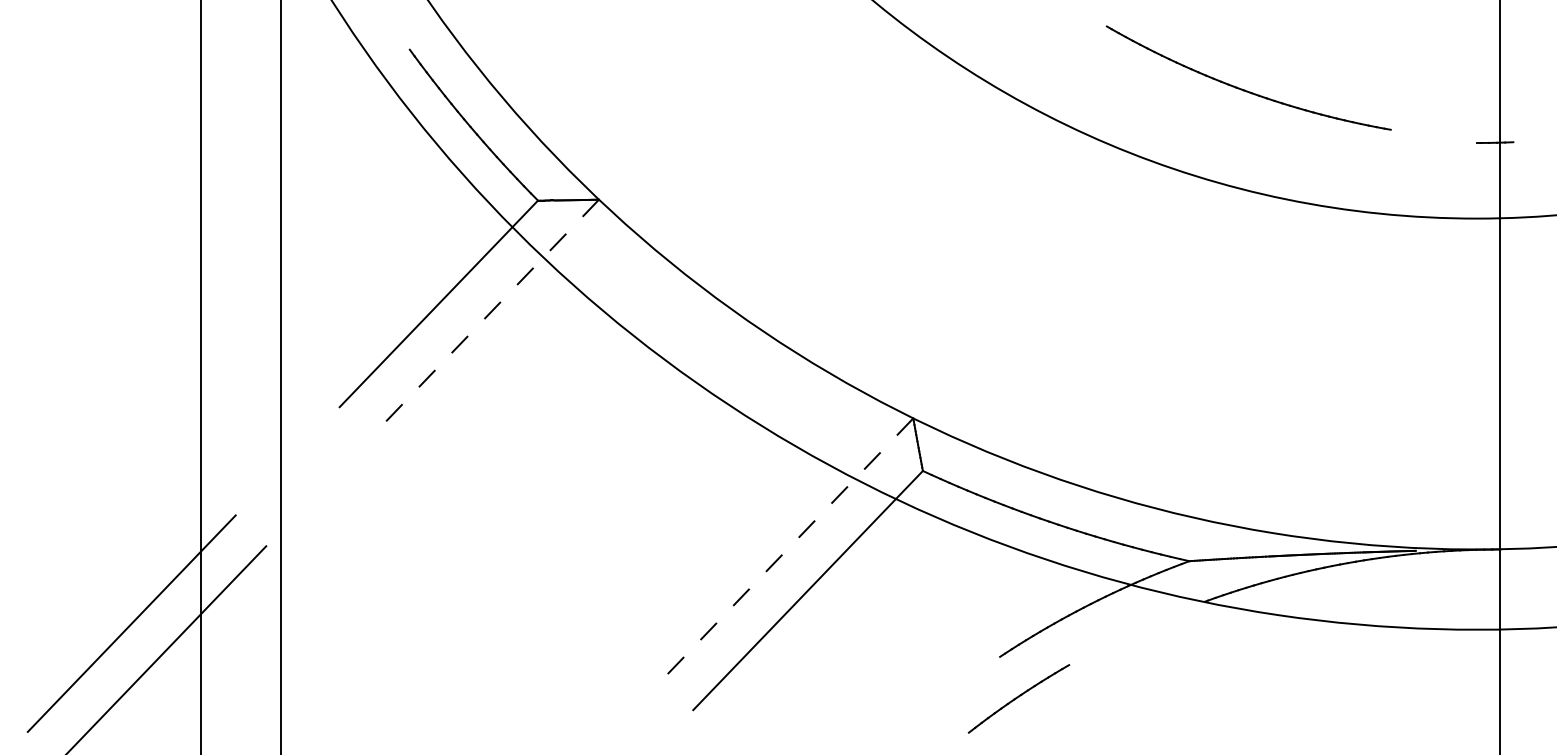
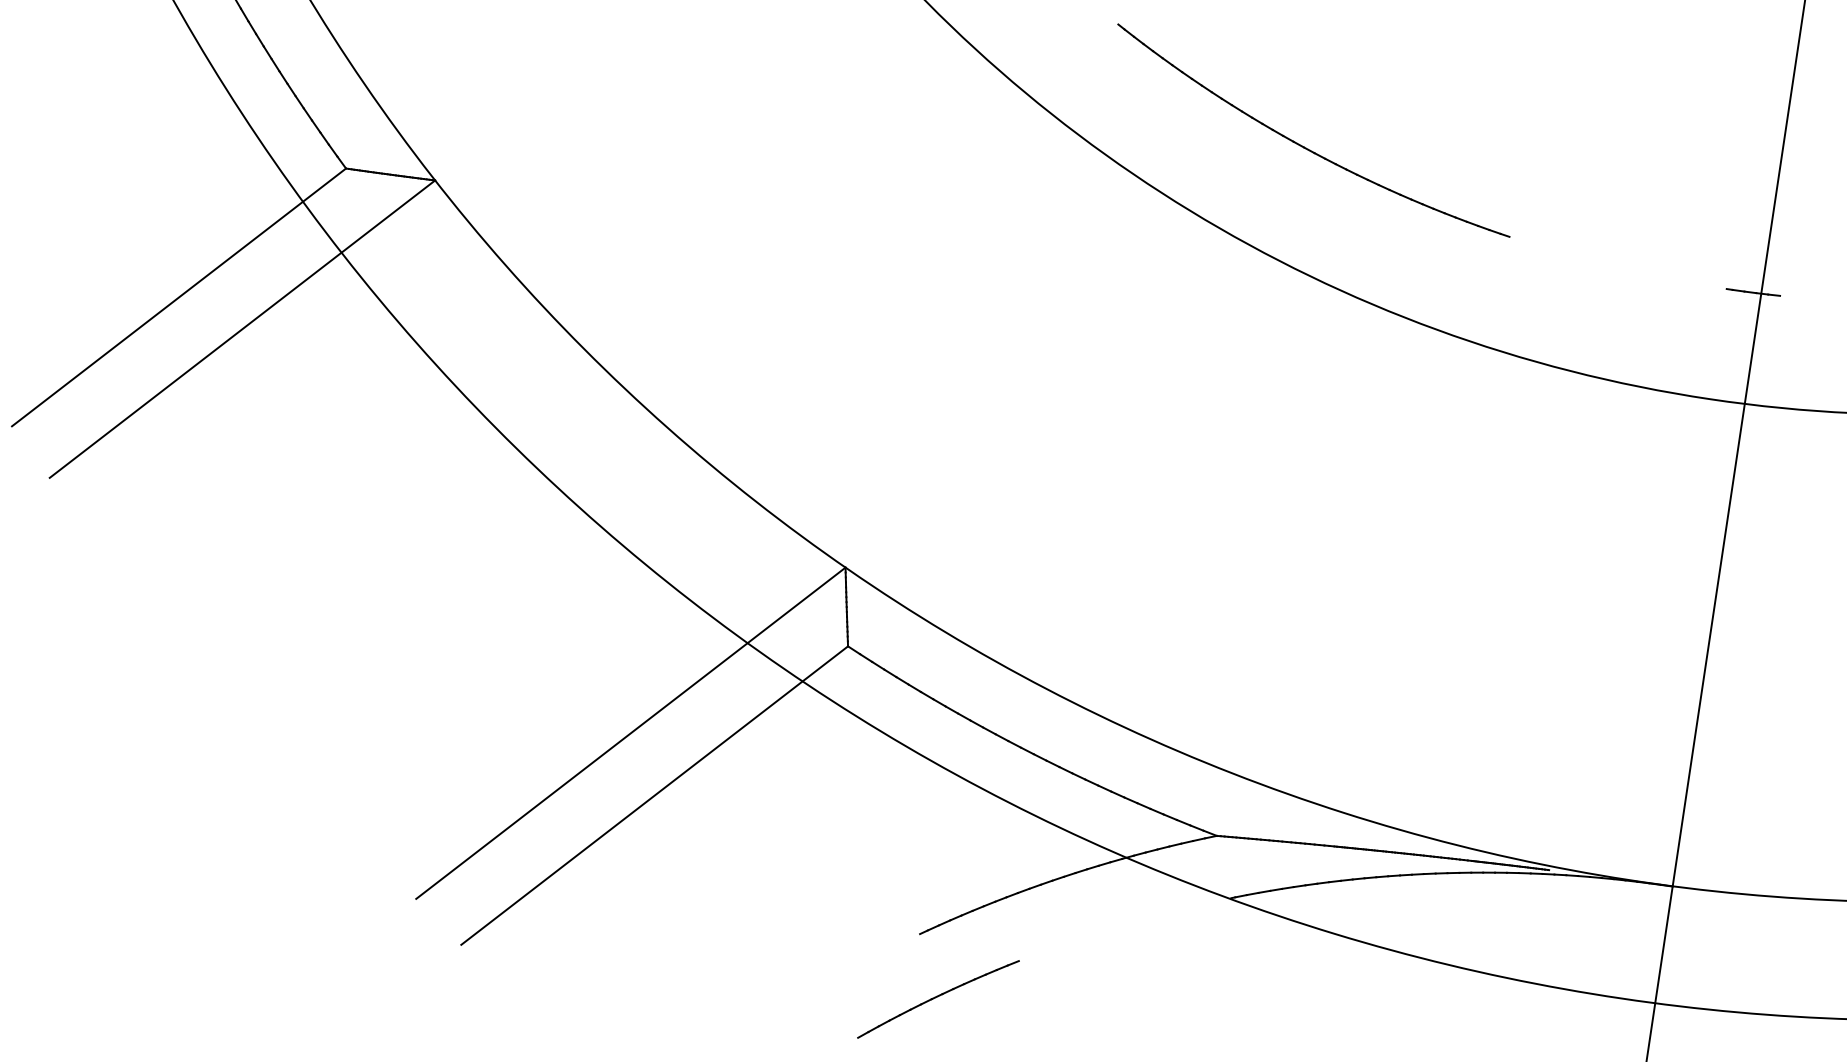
part: (1242, 88) -> (1302, 144), moved
line: (484, 319) -> (242, 330), dashed -> solid
line: (785, 551) -> (630, 733), dashed -> solid

